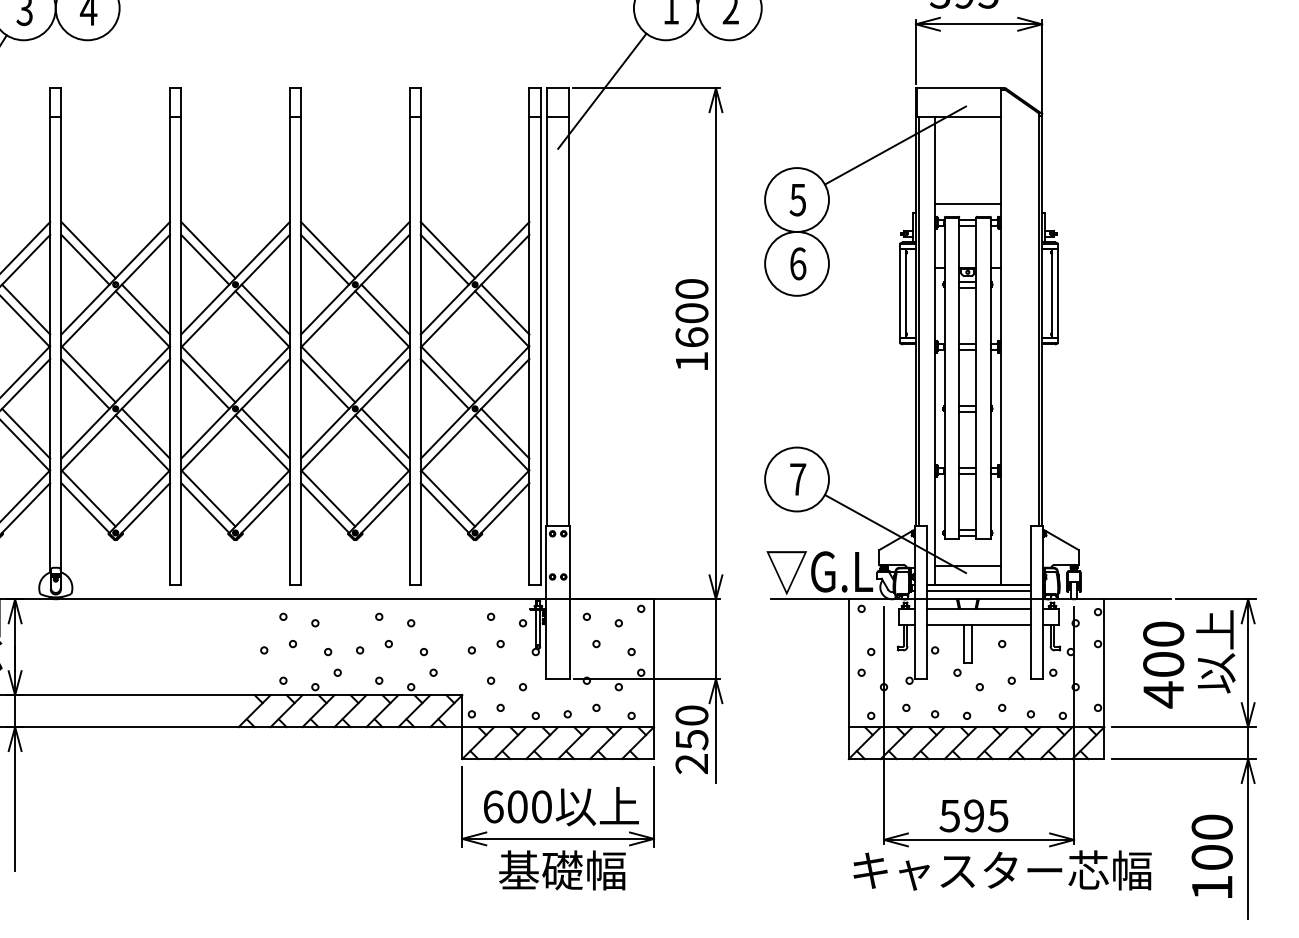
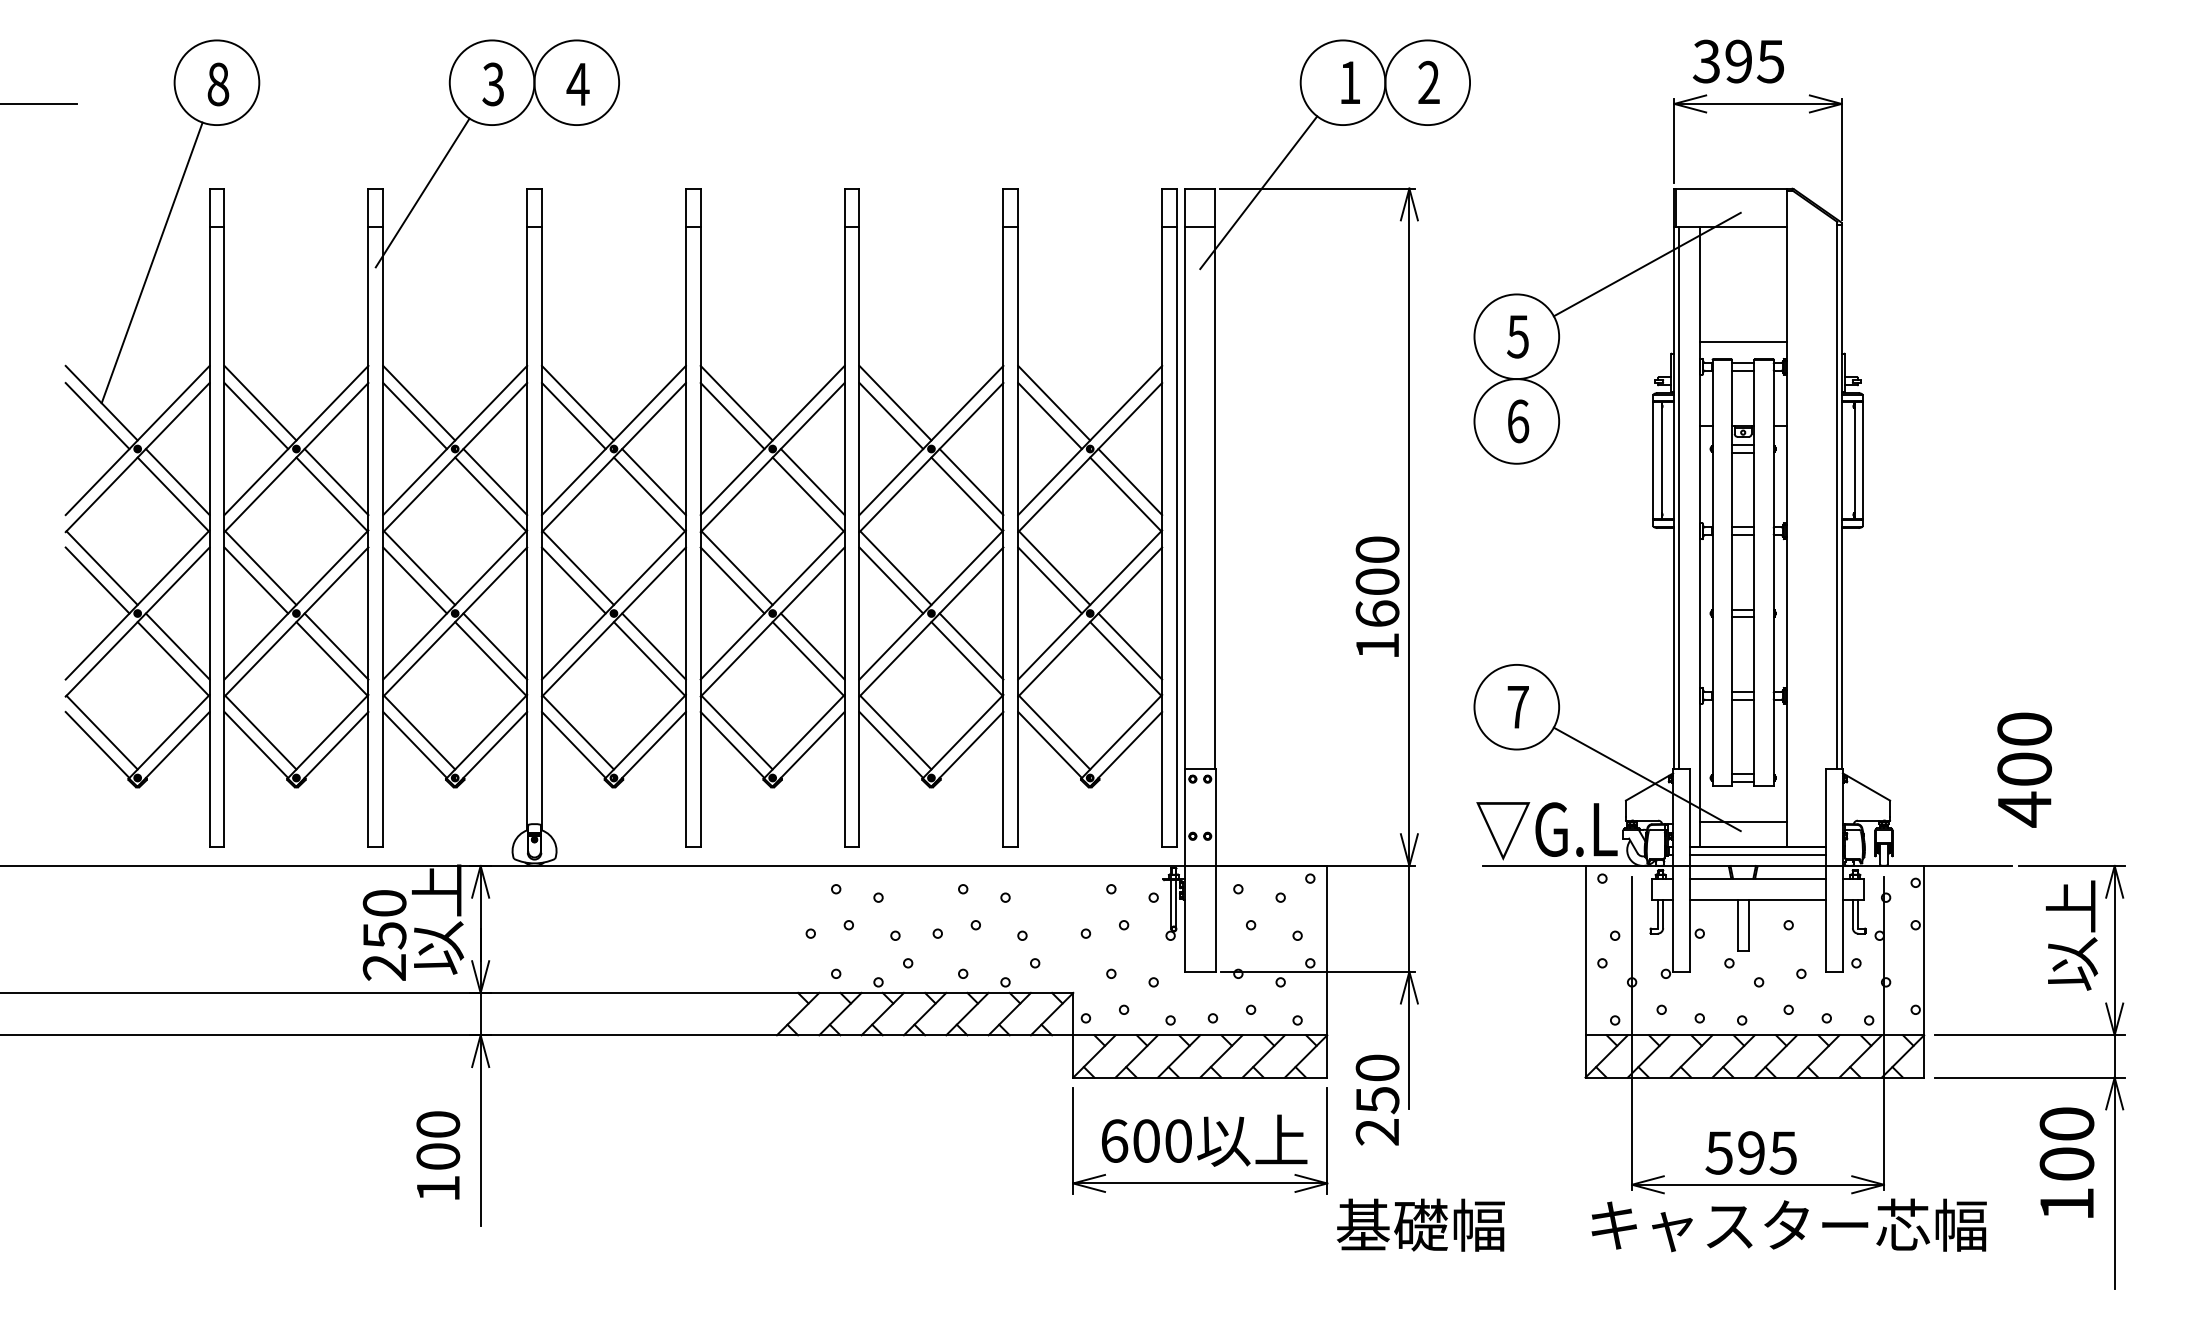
text: (691, 324) -> (1377, 596), moved
text: (1163, 664) -> (2024, 769), moved
text: (691, 739) -> (1377, 1099), moved
text: (1211, 856) -> (2066, 1162), moved
text: (562, 869) -> (1420, 1224), moved

